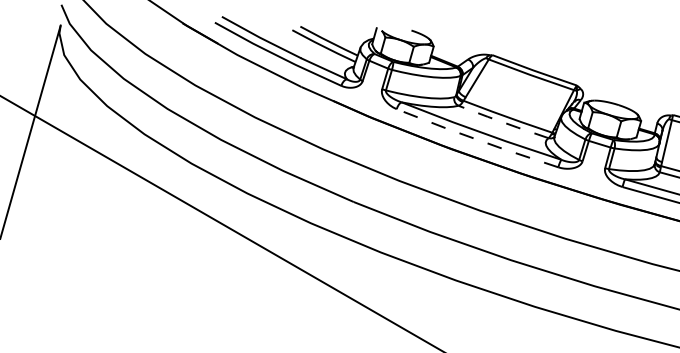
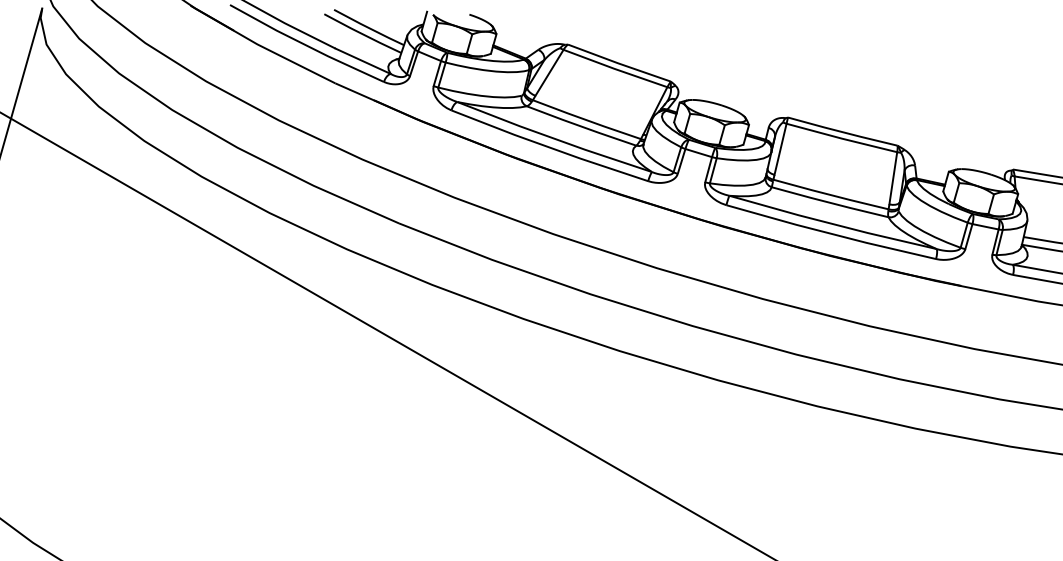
line: (503, 122) -> (581, 126), dashed -> solid
line: (477, 139) -> (549, 147), dashed -> solid

